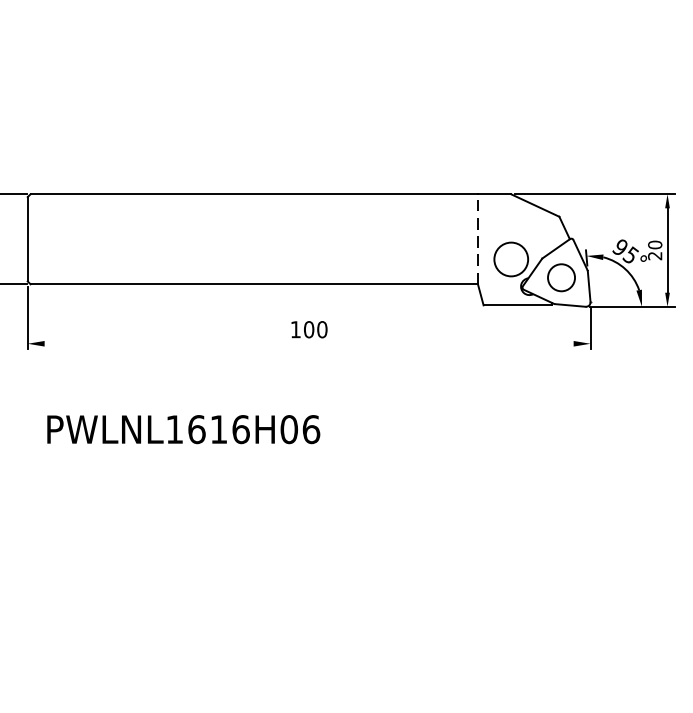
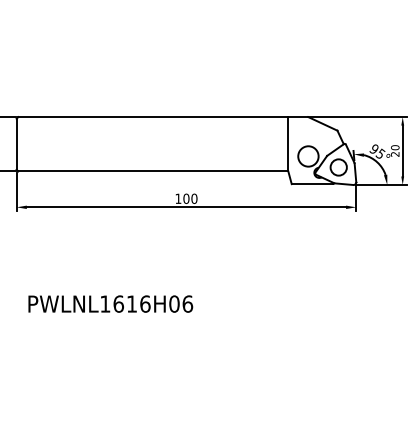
line: (478, 238) -> (288, 143), dashed -> solid
line: (309, 344) -> (186, 207), added
text: (183, 428) -> (110, 303), moved

